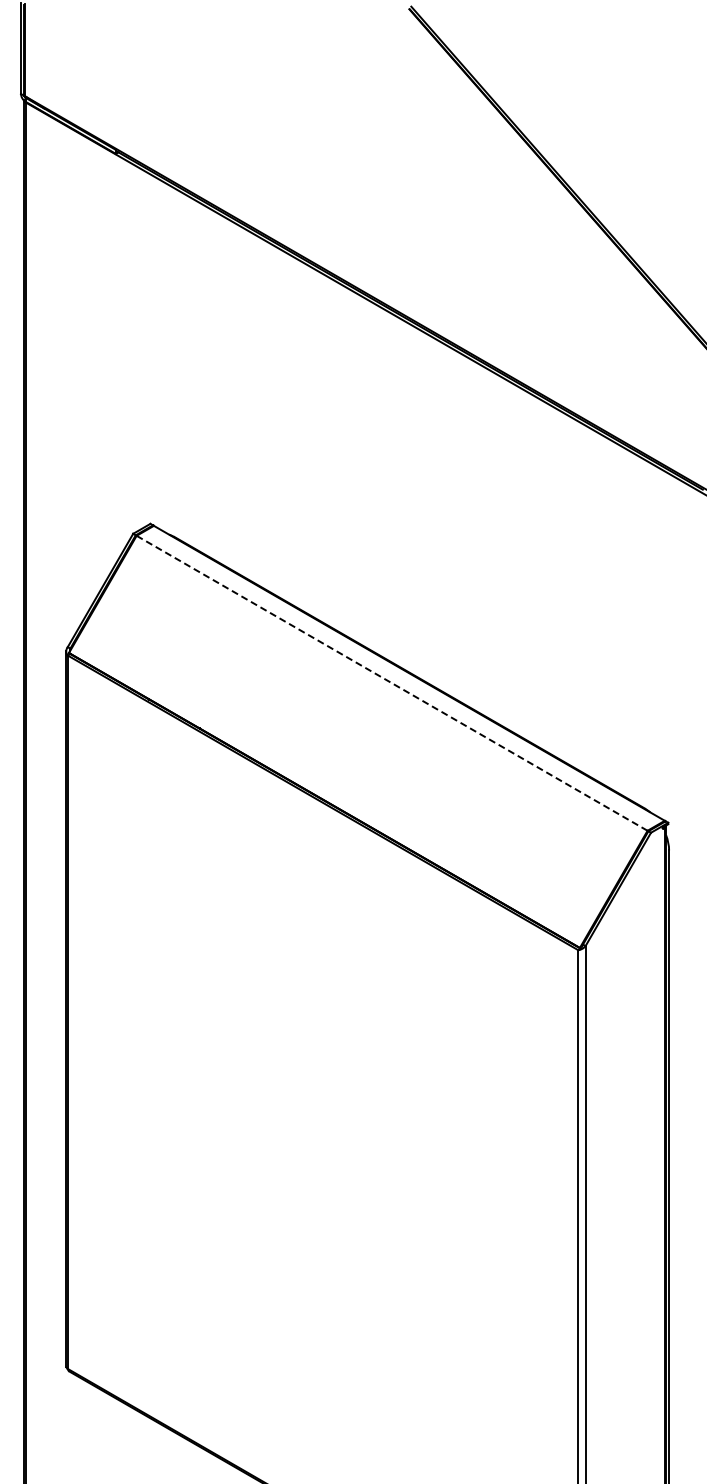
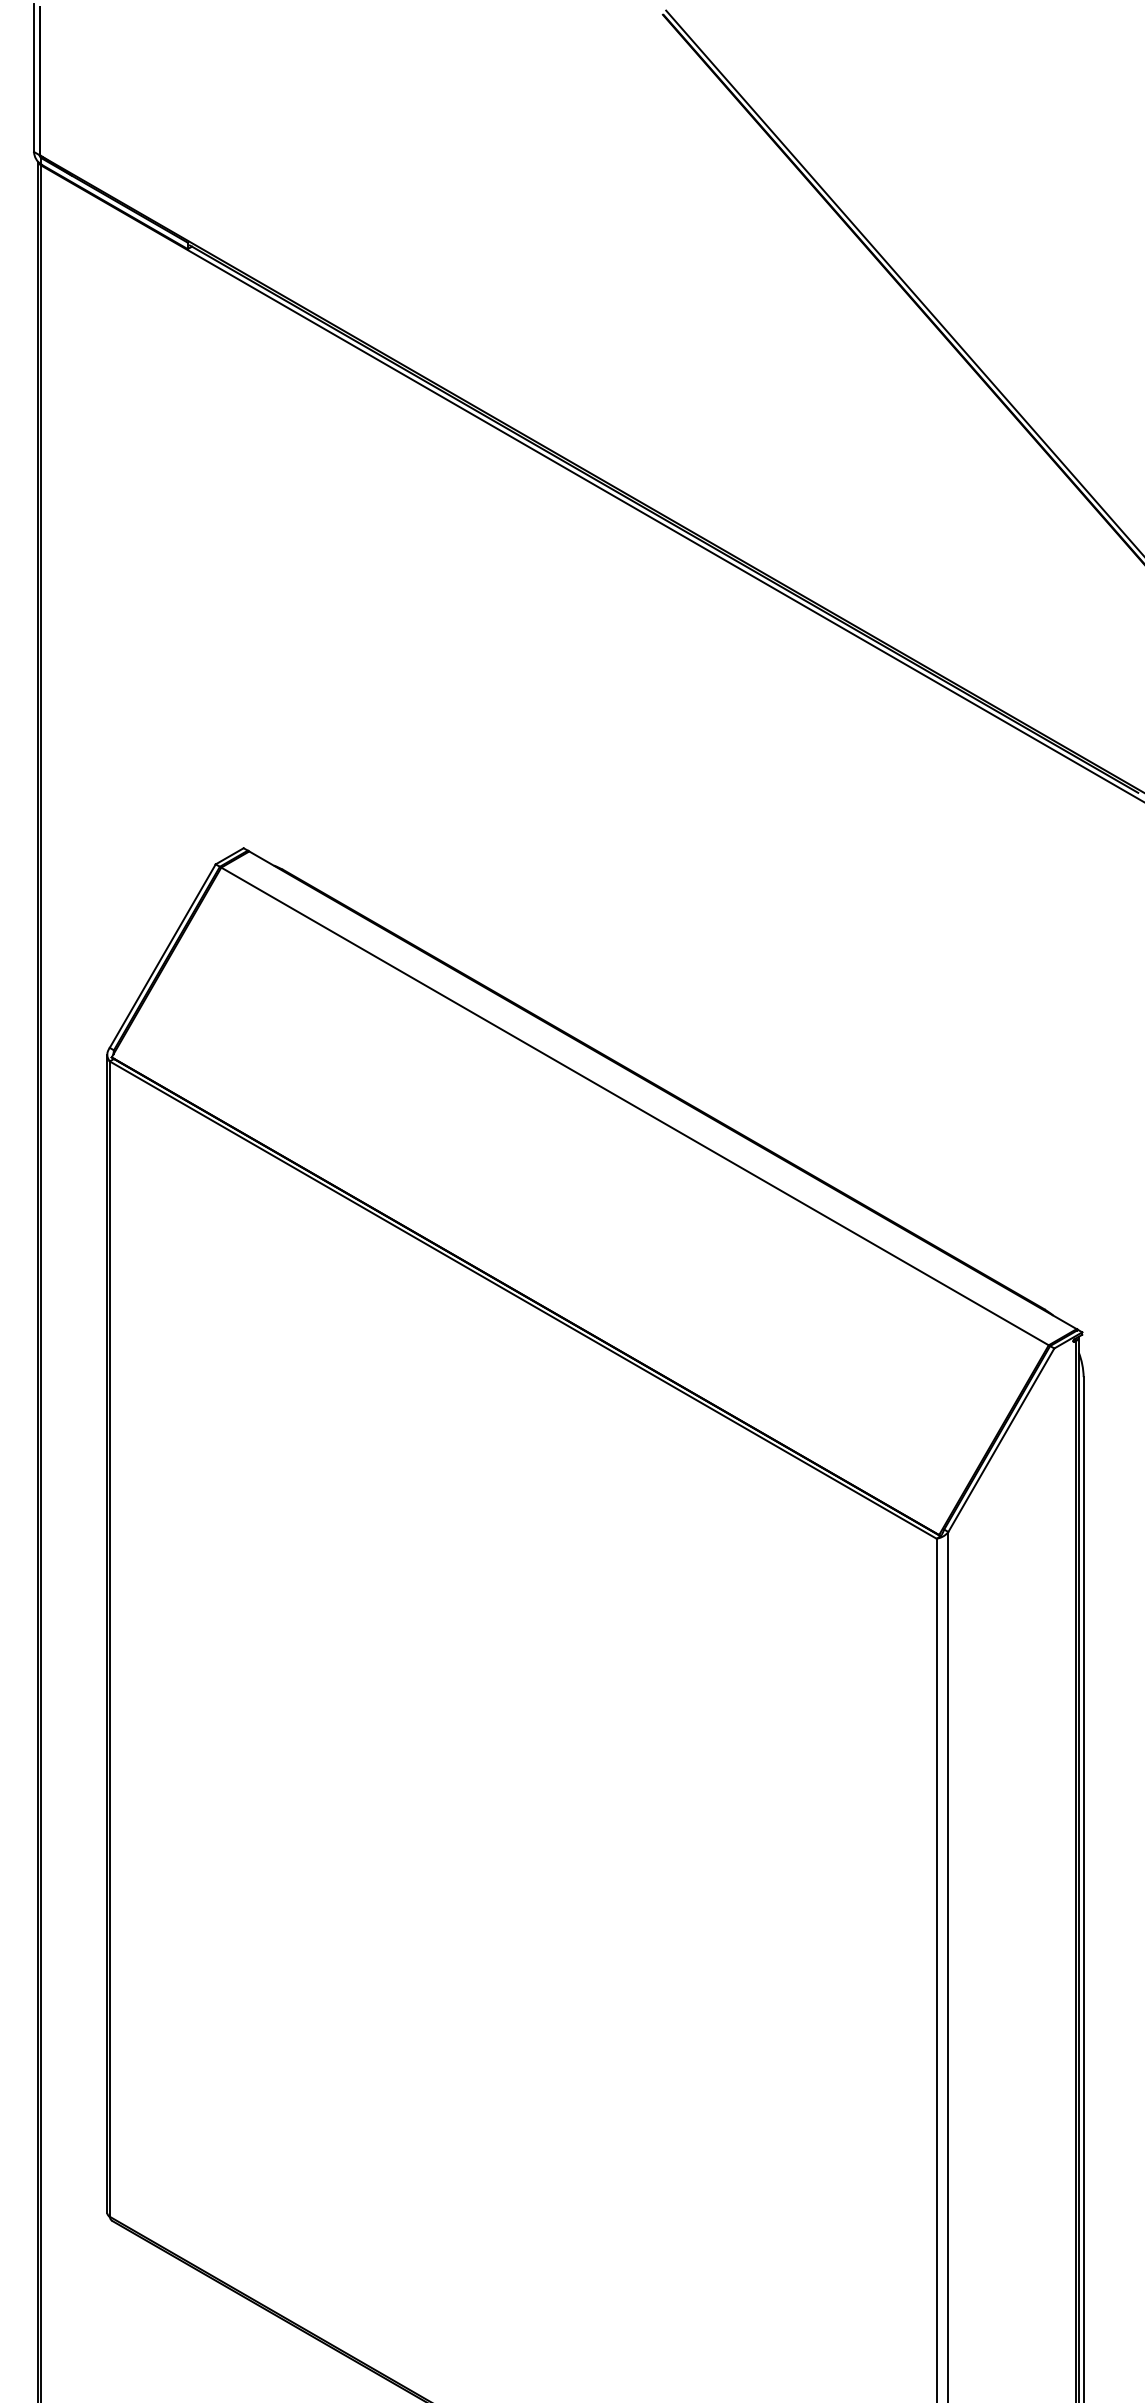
line: (392, 683) -> (635, 1106), dashed -> solid

